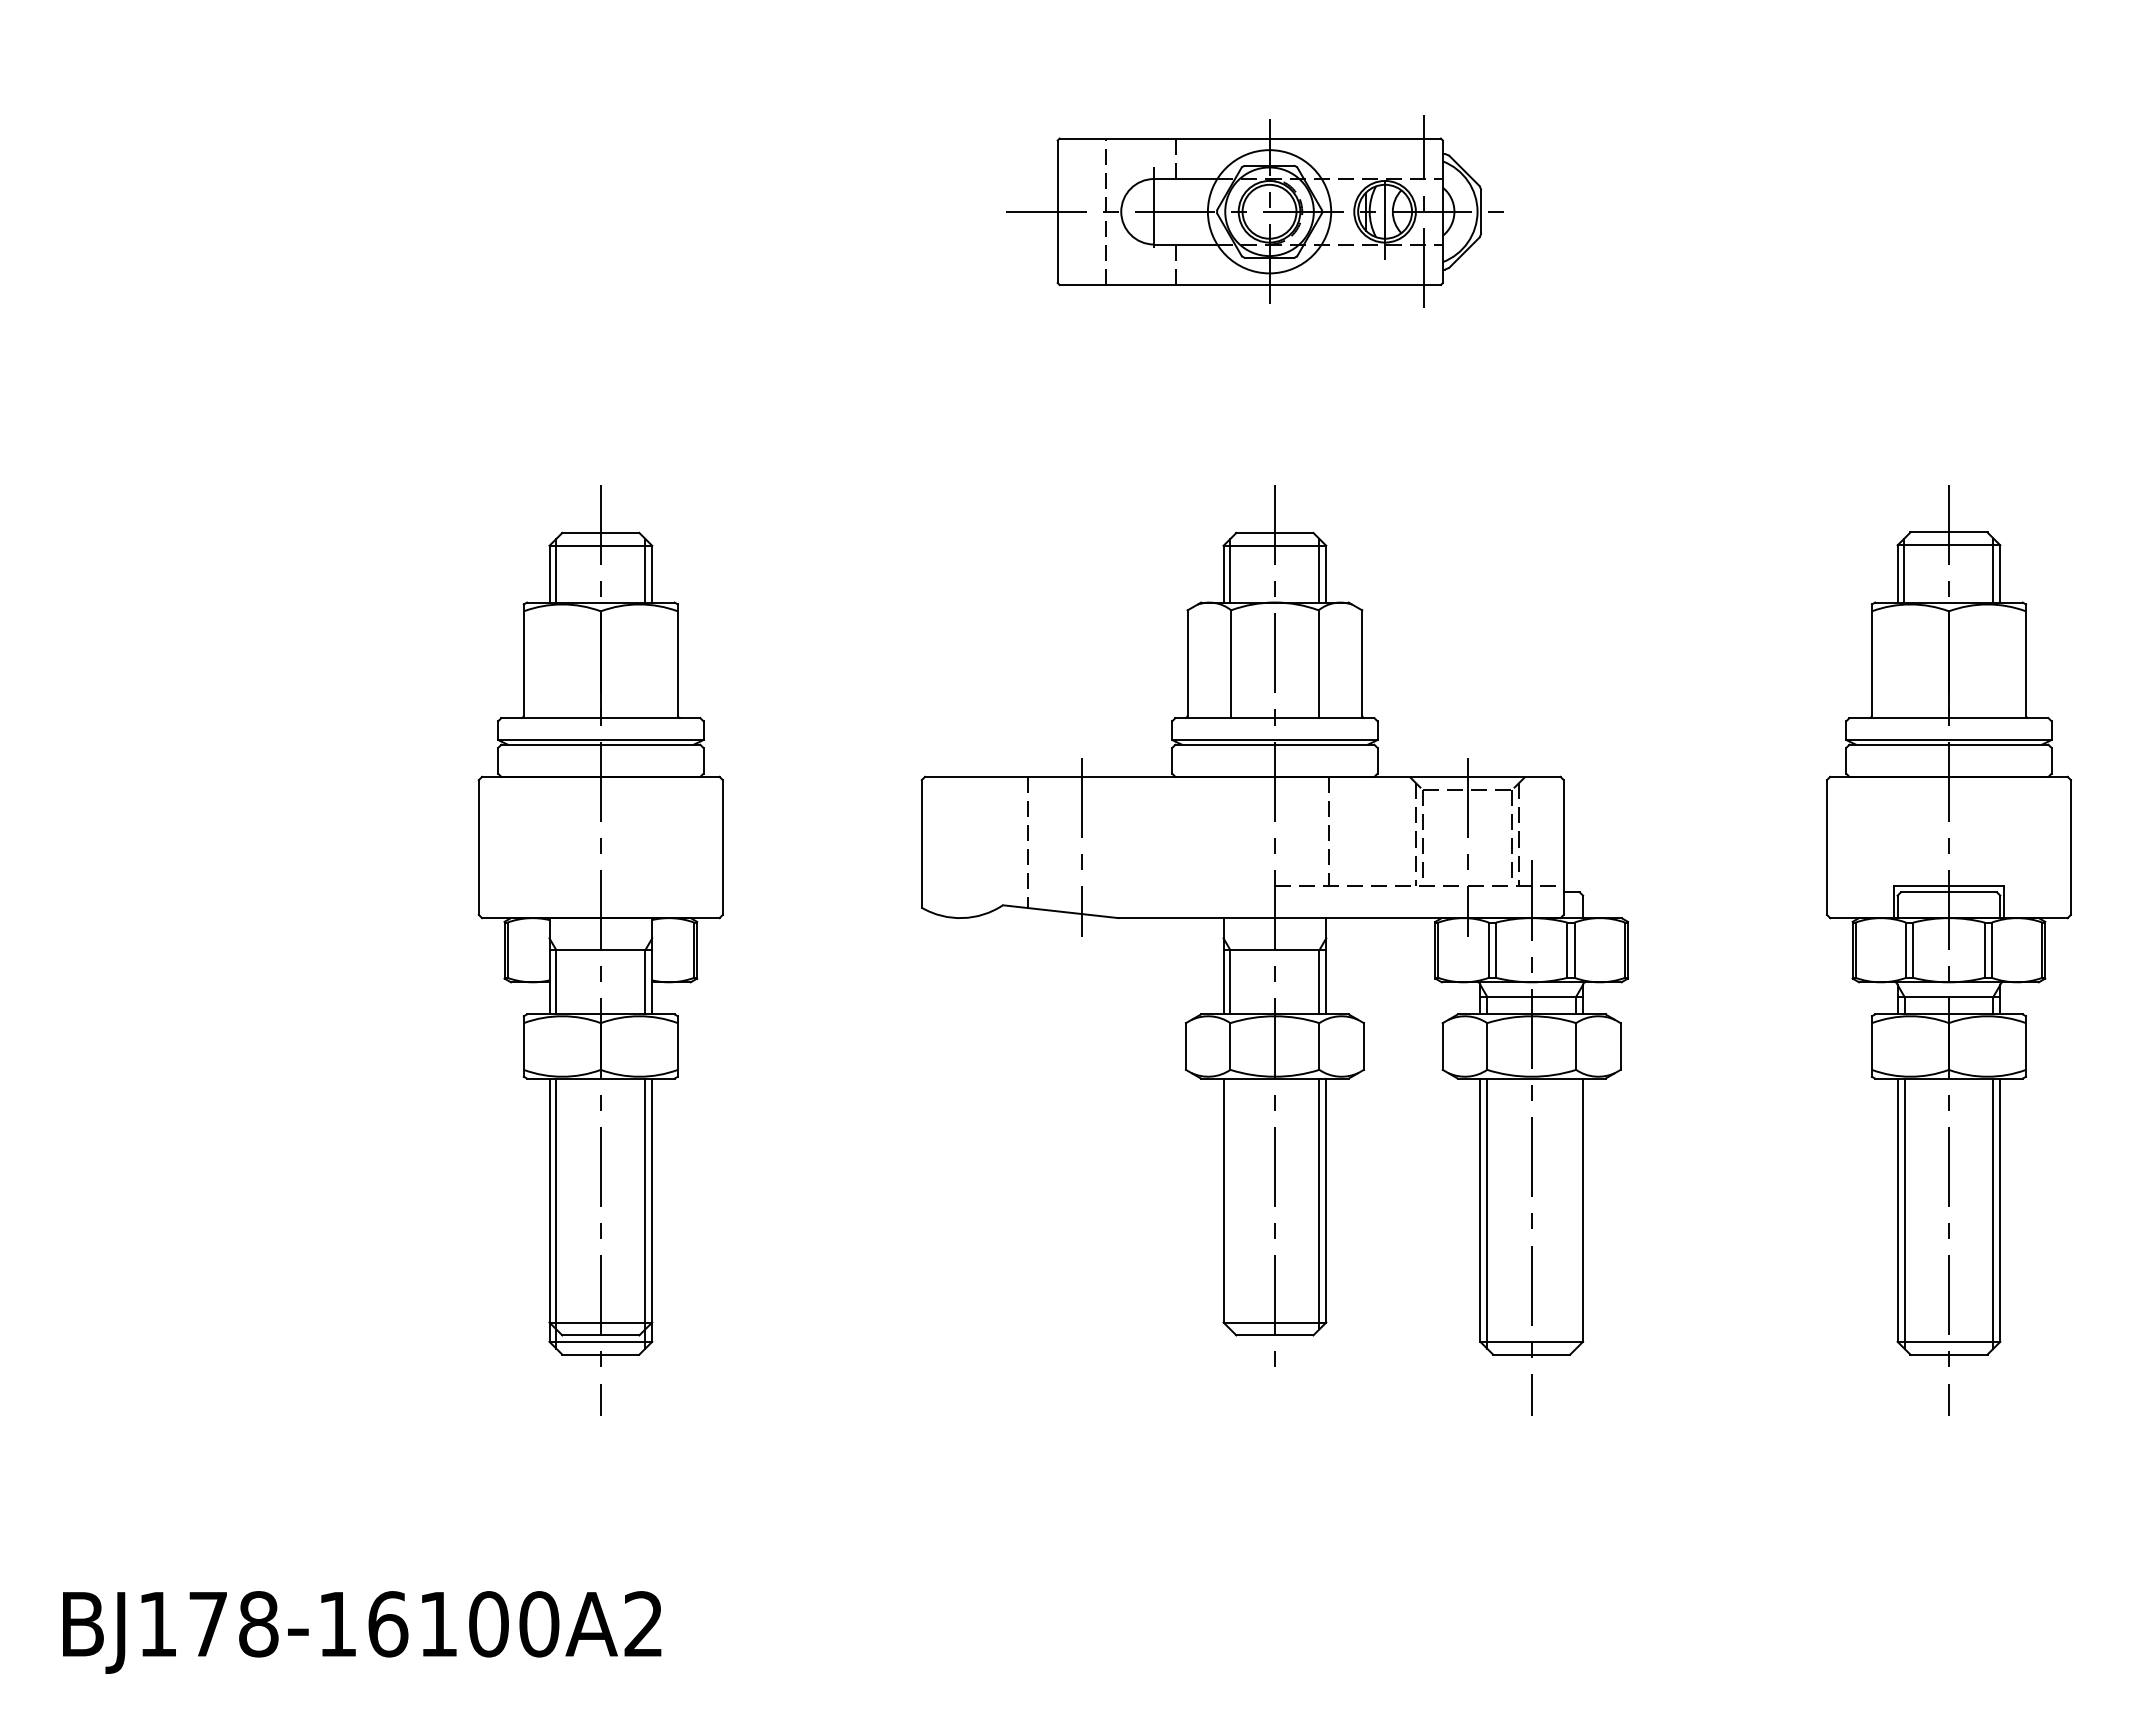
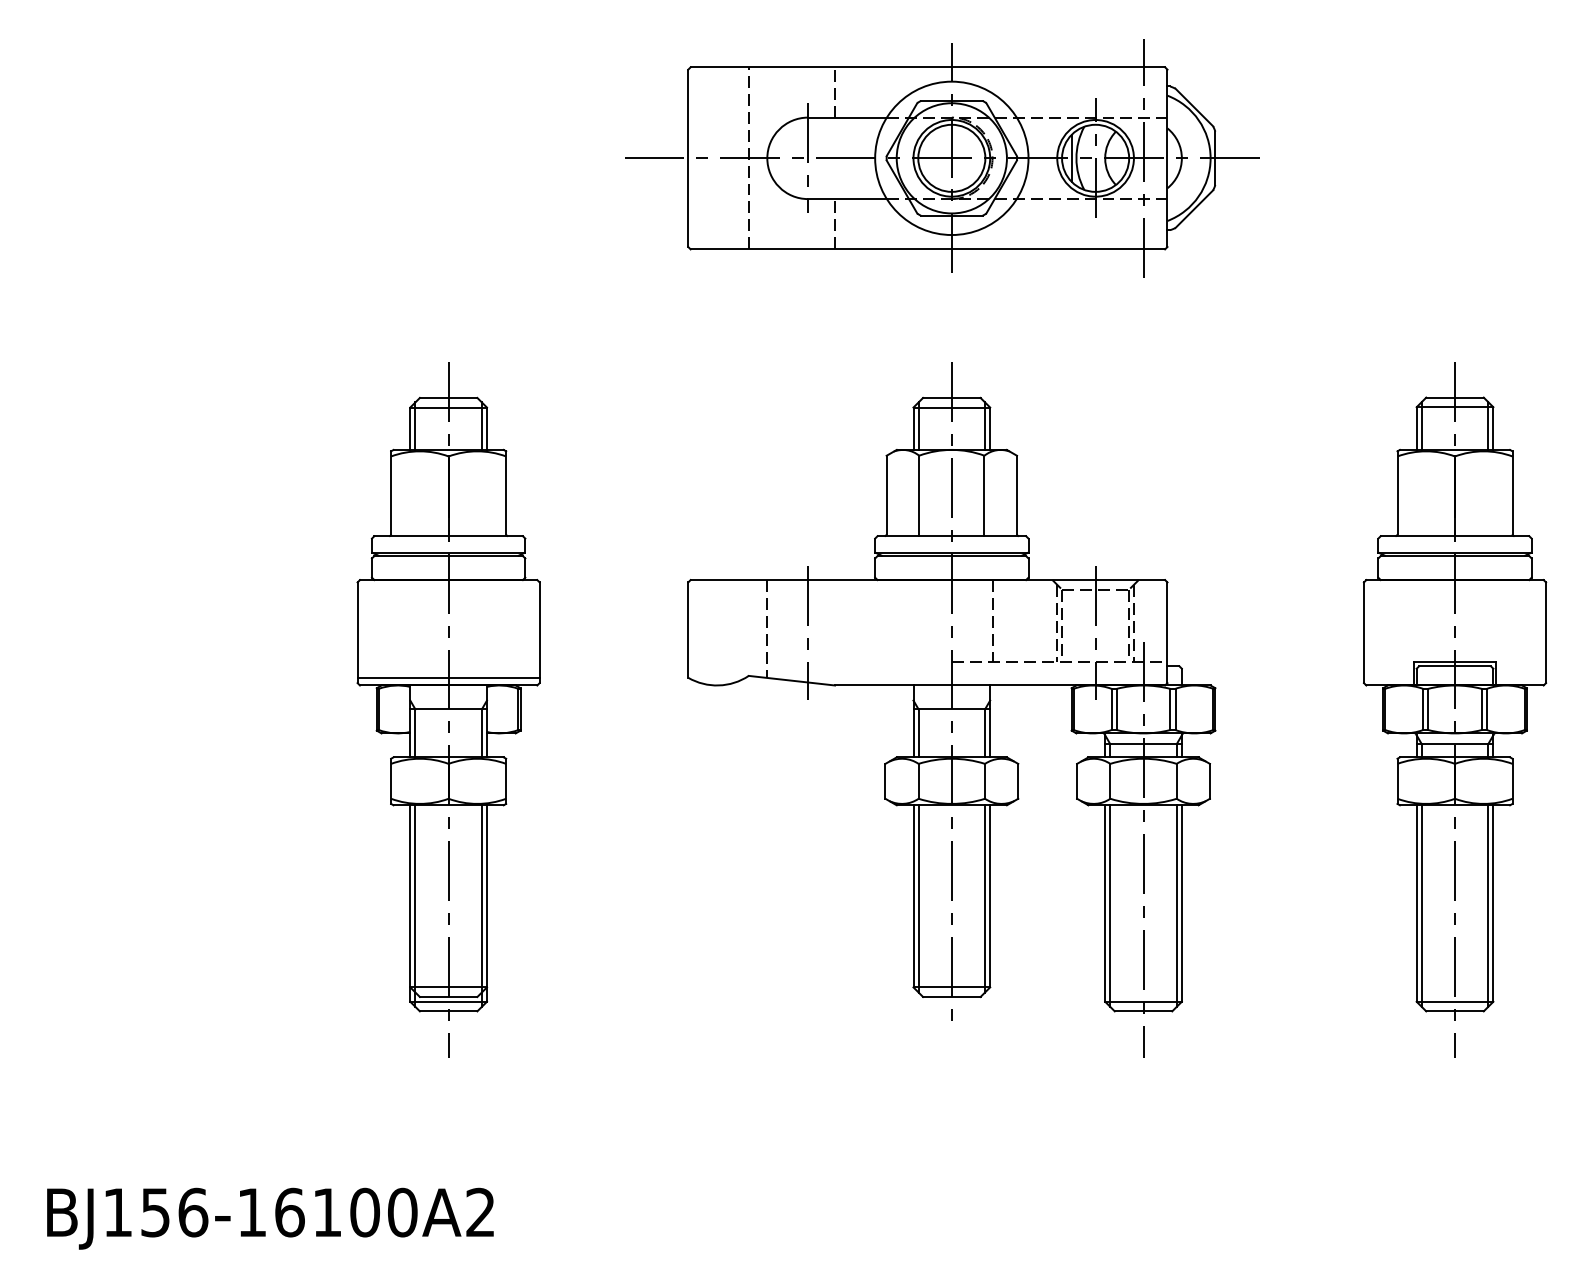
part: (1261, 211) -> (941, 158), size x1.67
line: (600, 907) -> (448, 677), added
line: (1230, 1203) -> (918, 898), added
line: (1576, 1213) -> (1176, 905), added
text: (234, 1624) -> (175, 1212), BJ178-16100A2 -> BJ156-16100A2

